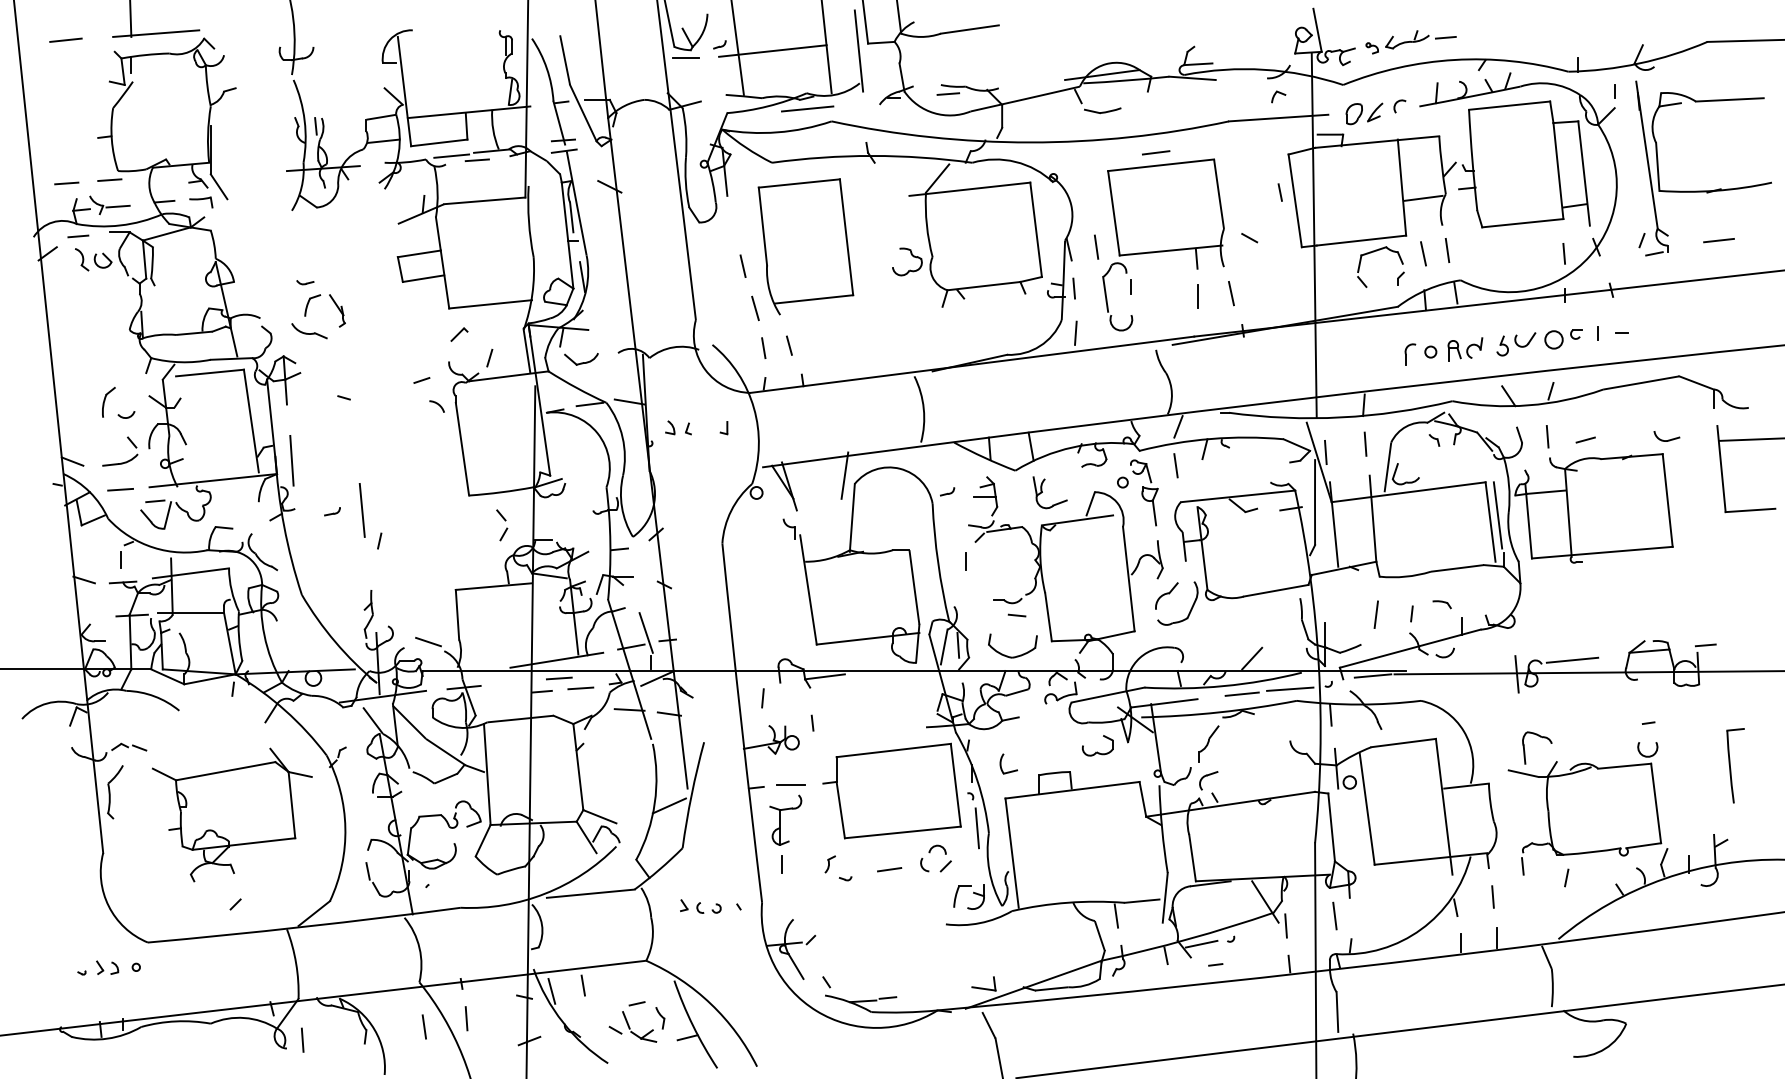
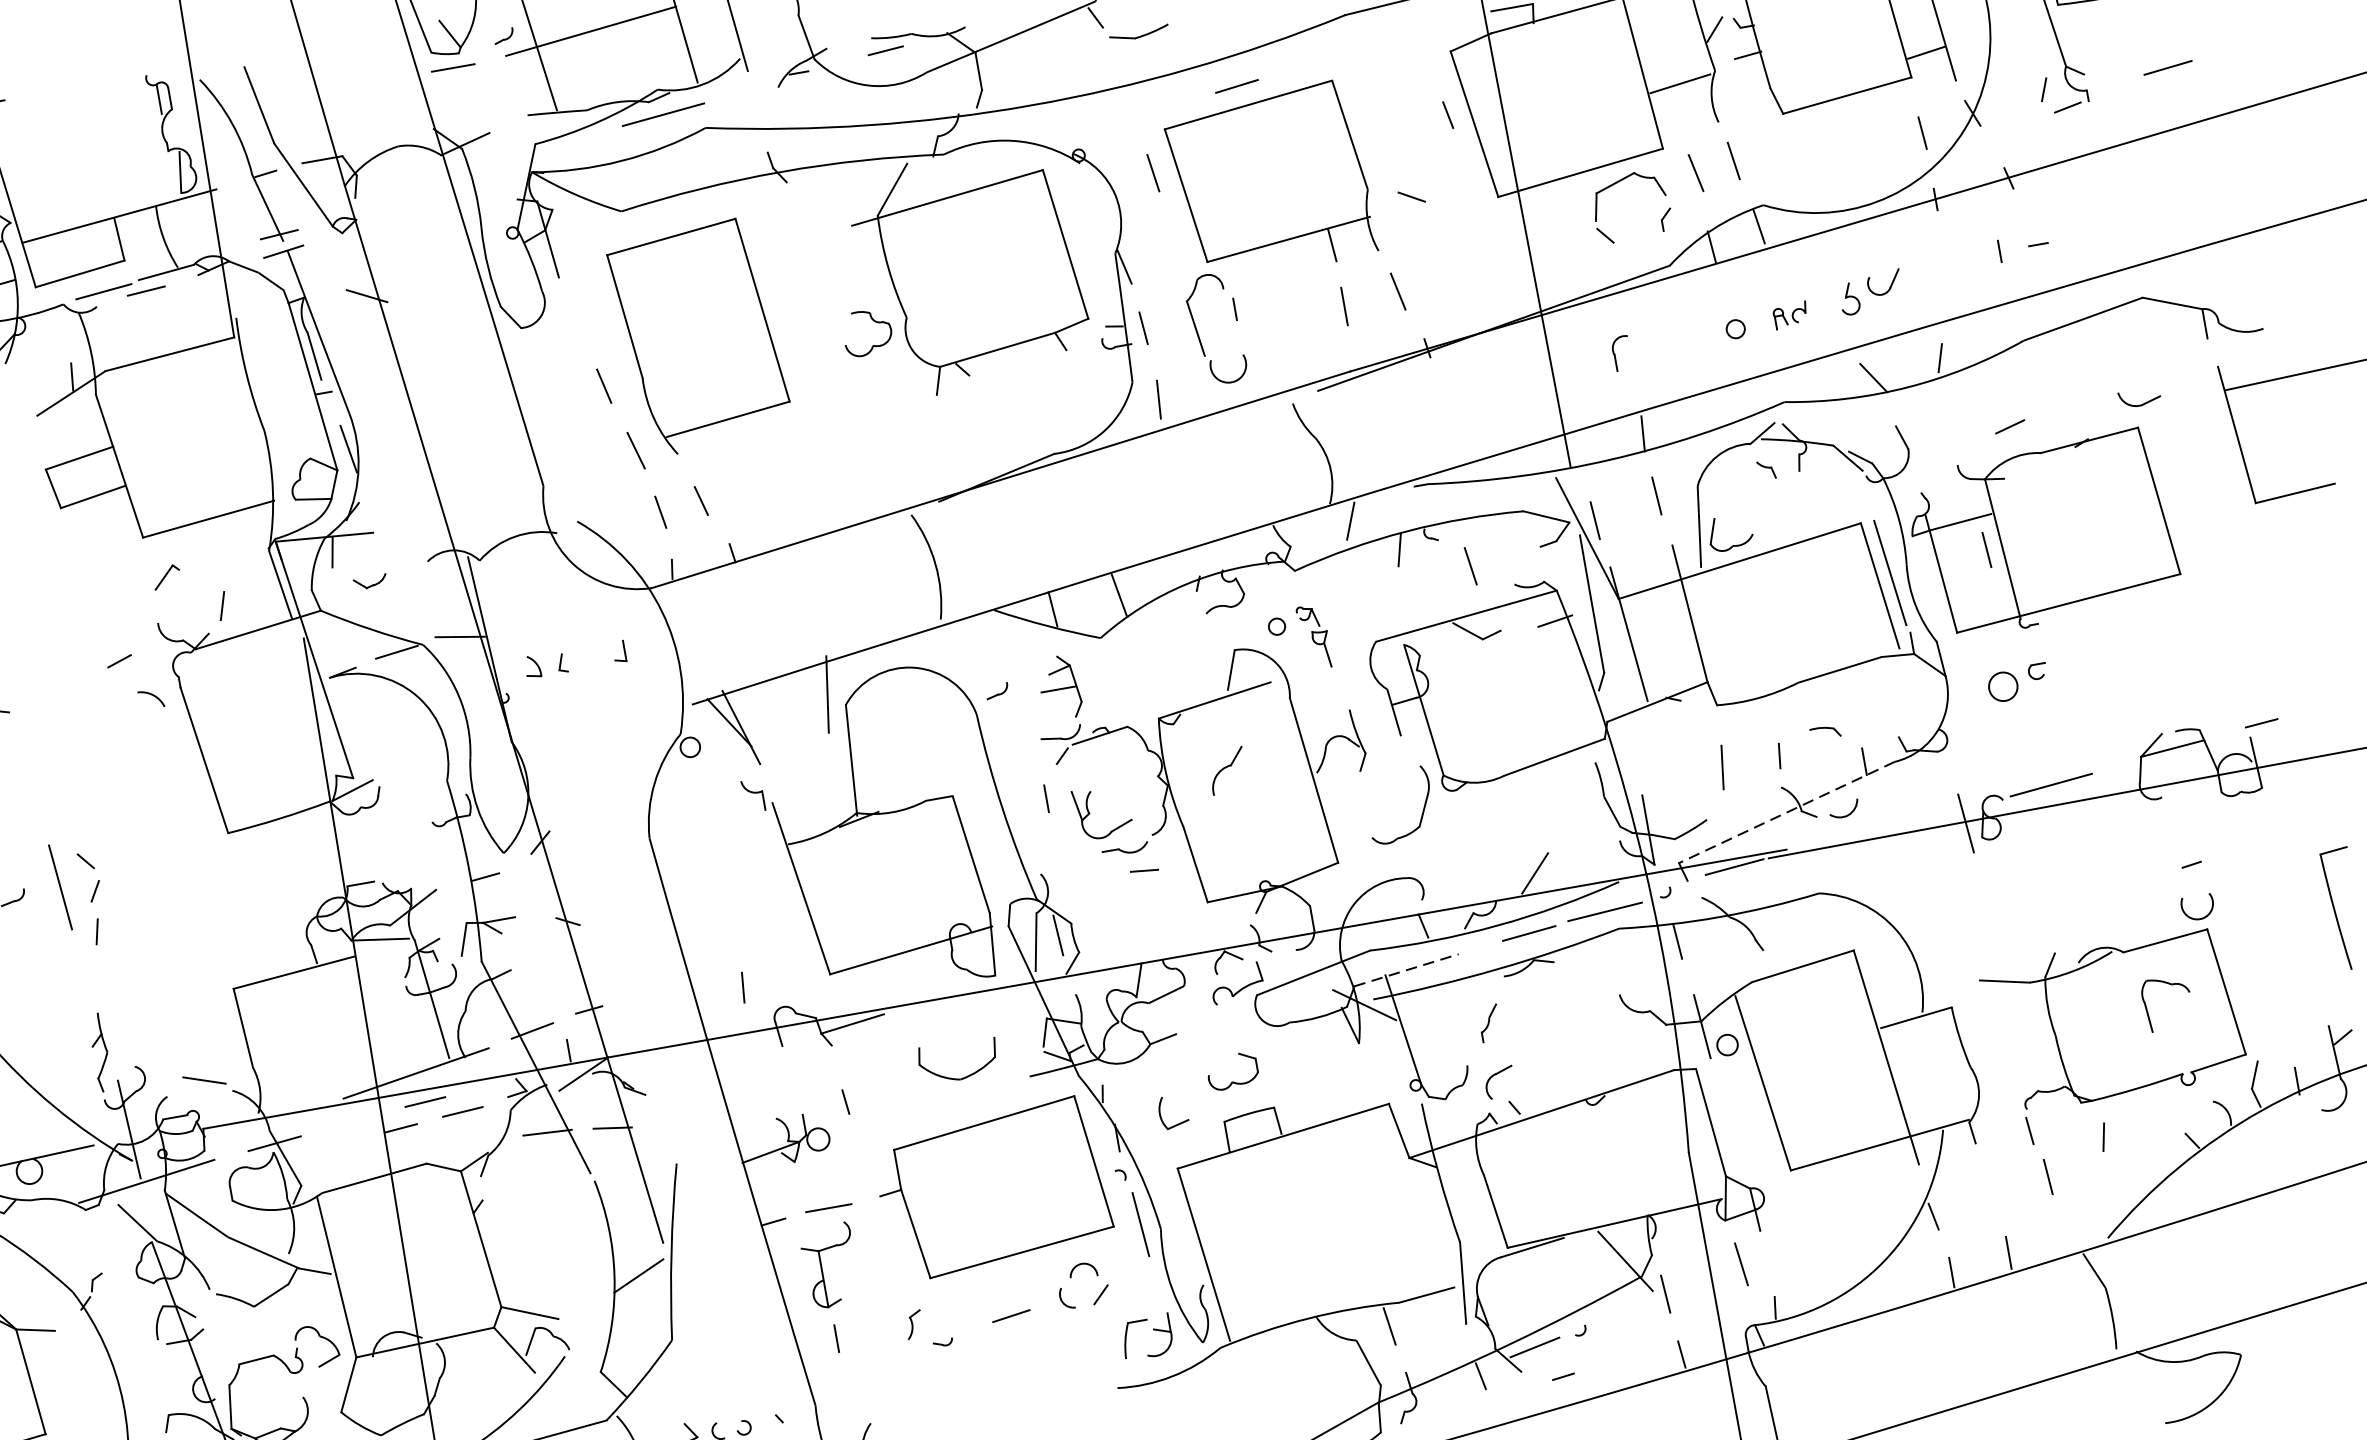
line: (1096, 246) -> (1153, 172), moved
part: (1563, 339) -> (2018, 683), moved
part: (1465, 349) -> (1790, 315), size x0.6
part: (1410, 354) -> (1621, 353), moved
part: (581, 359) -> (370, 582), size x0.6
line: (1547, 436) -> (1986, 549), moved
line: (1175, 465) -> (1469, 565), moved
part: (1042, 492) -> (1090, 813), moved
part: (1144, 492) -> (1314, 636), size x0.6
part: (502, 525) -> (90, 877), moved
part: (1166, 595) -> (1226, 769), moved
line: (645, 632) -> (551, 1003), removed
line: (1410, 648) -> (1787, 812), solid -> dashed
part: (1016, 655) -> (966, 1074), moved
line: (762, 698) -> (742, 988), moved
line: (1164, 703) -> (1406, 970), solid -> dashed
part: (1542, 738) -> (2173, 986), moved
part: (1208, 743) -> (1488, 1022), size x0.6
part: (1097, 745) -> (1231, 1071), moved
line: (1492, 896) -> (2047, 1176), moved

